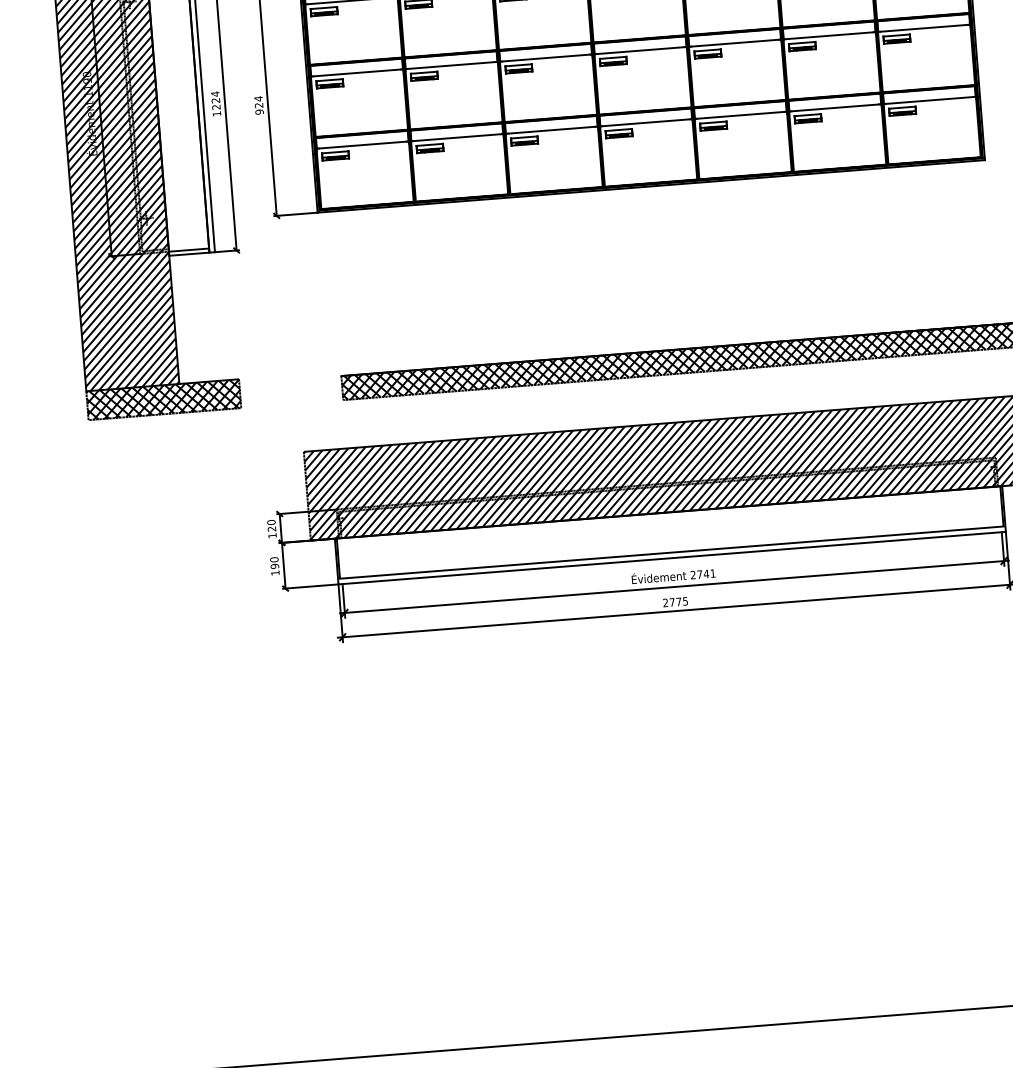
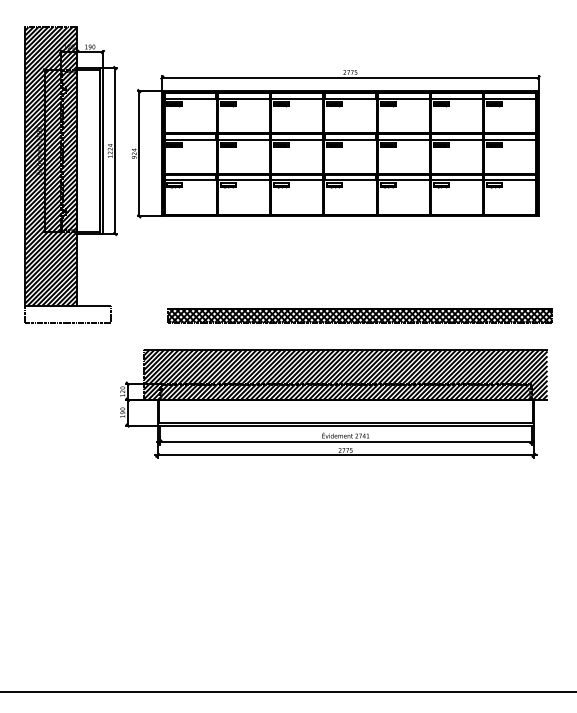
hatch: (163, 399) -> (67, 314), removed

